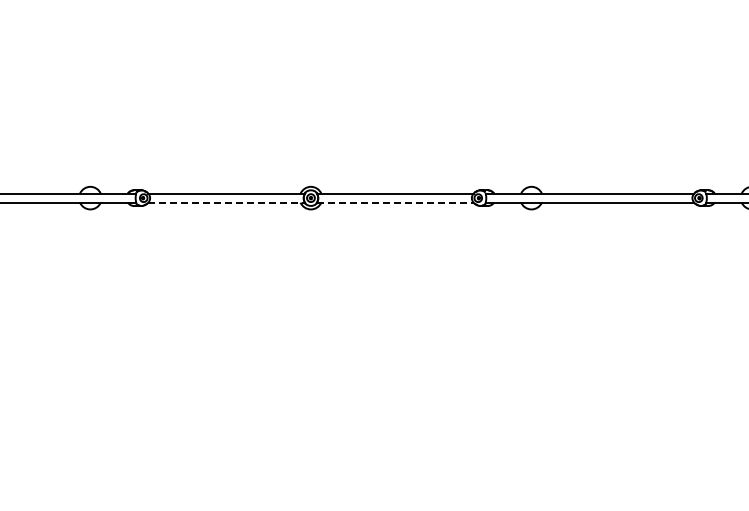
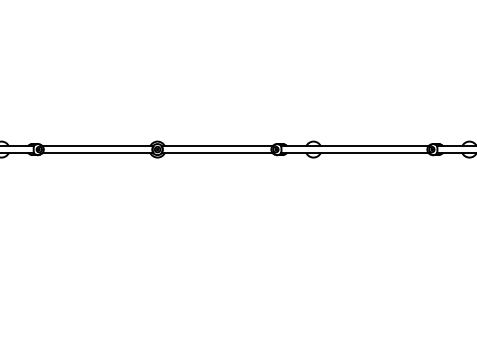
line: (227, 202) -> (98, 152), dashed -> solid
line: (395, 202) -> (217, 152), dashed -> solid

